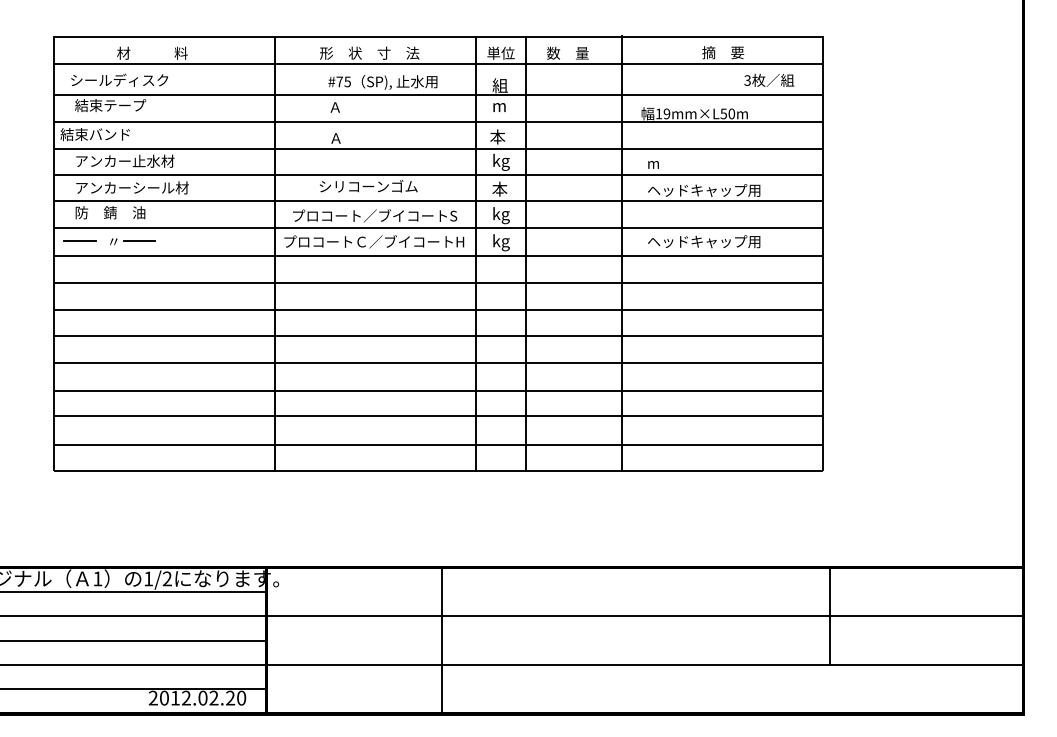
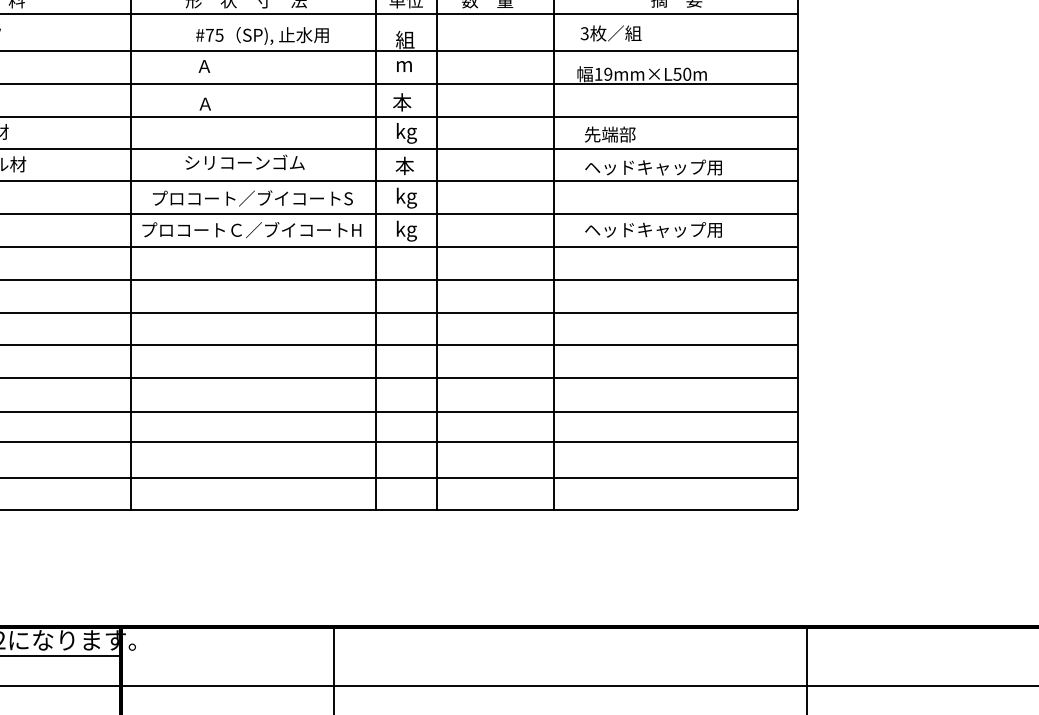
text: (769, 79) -> (611, 32), moved
text: (668, 162) -> (610, 133), m -> 先端部

